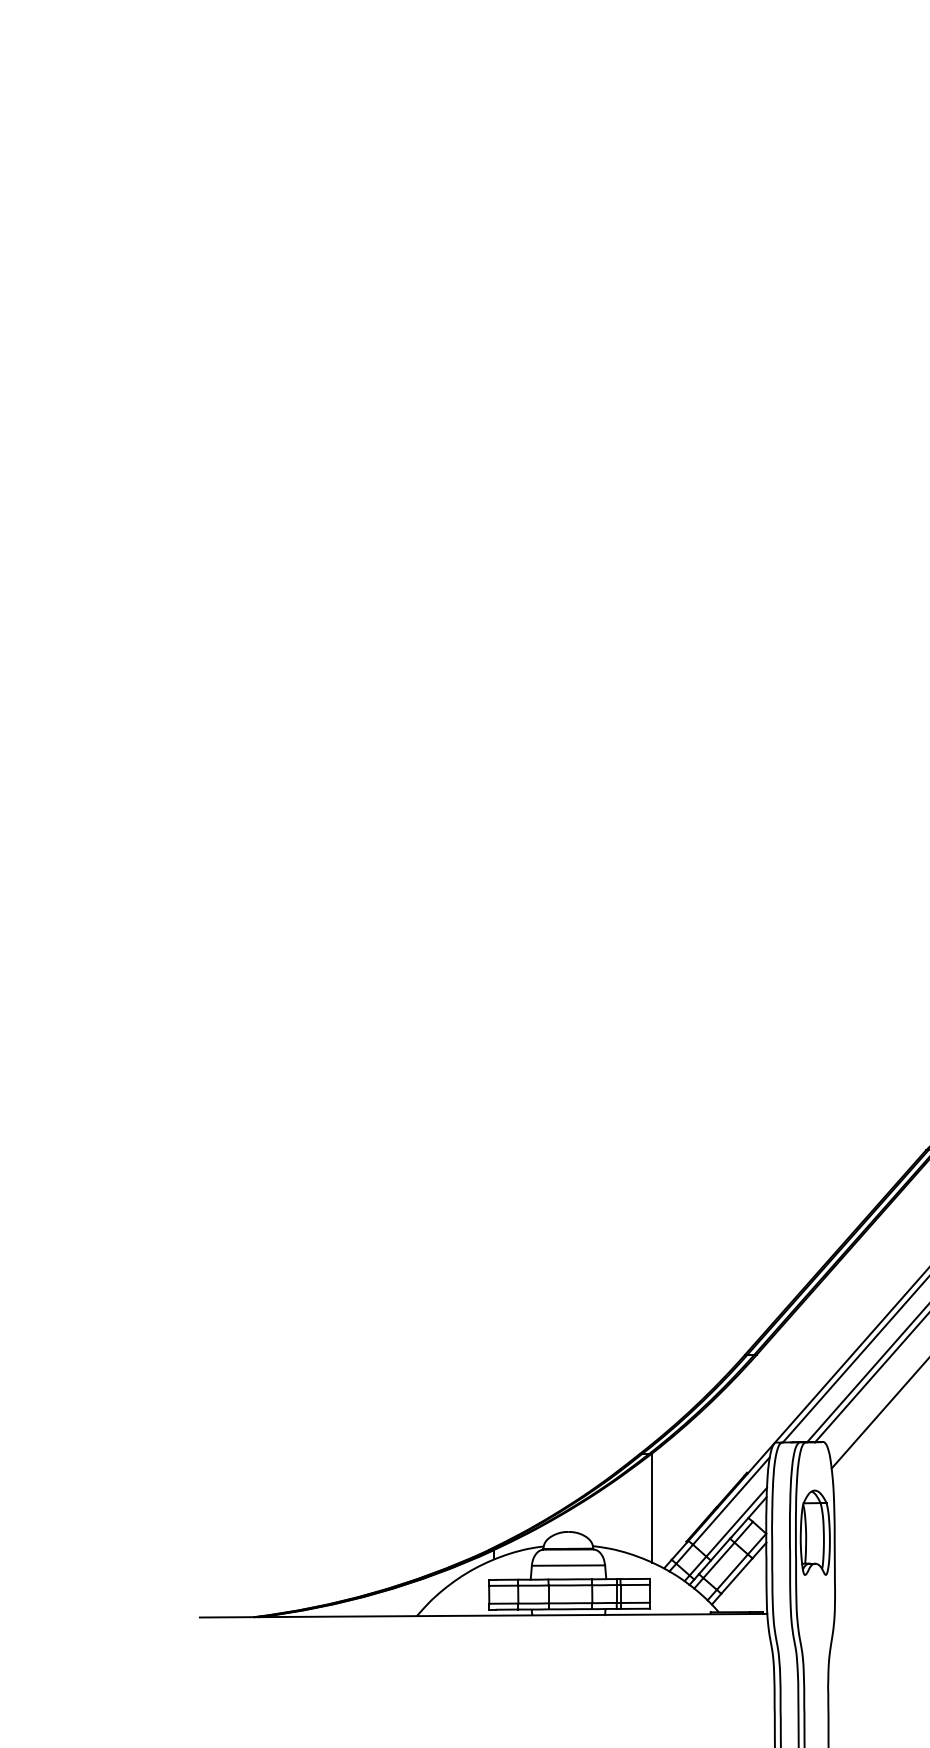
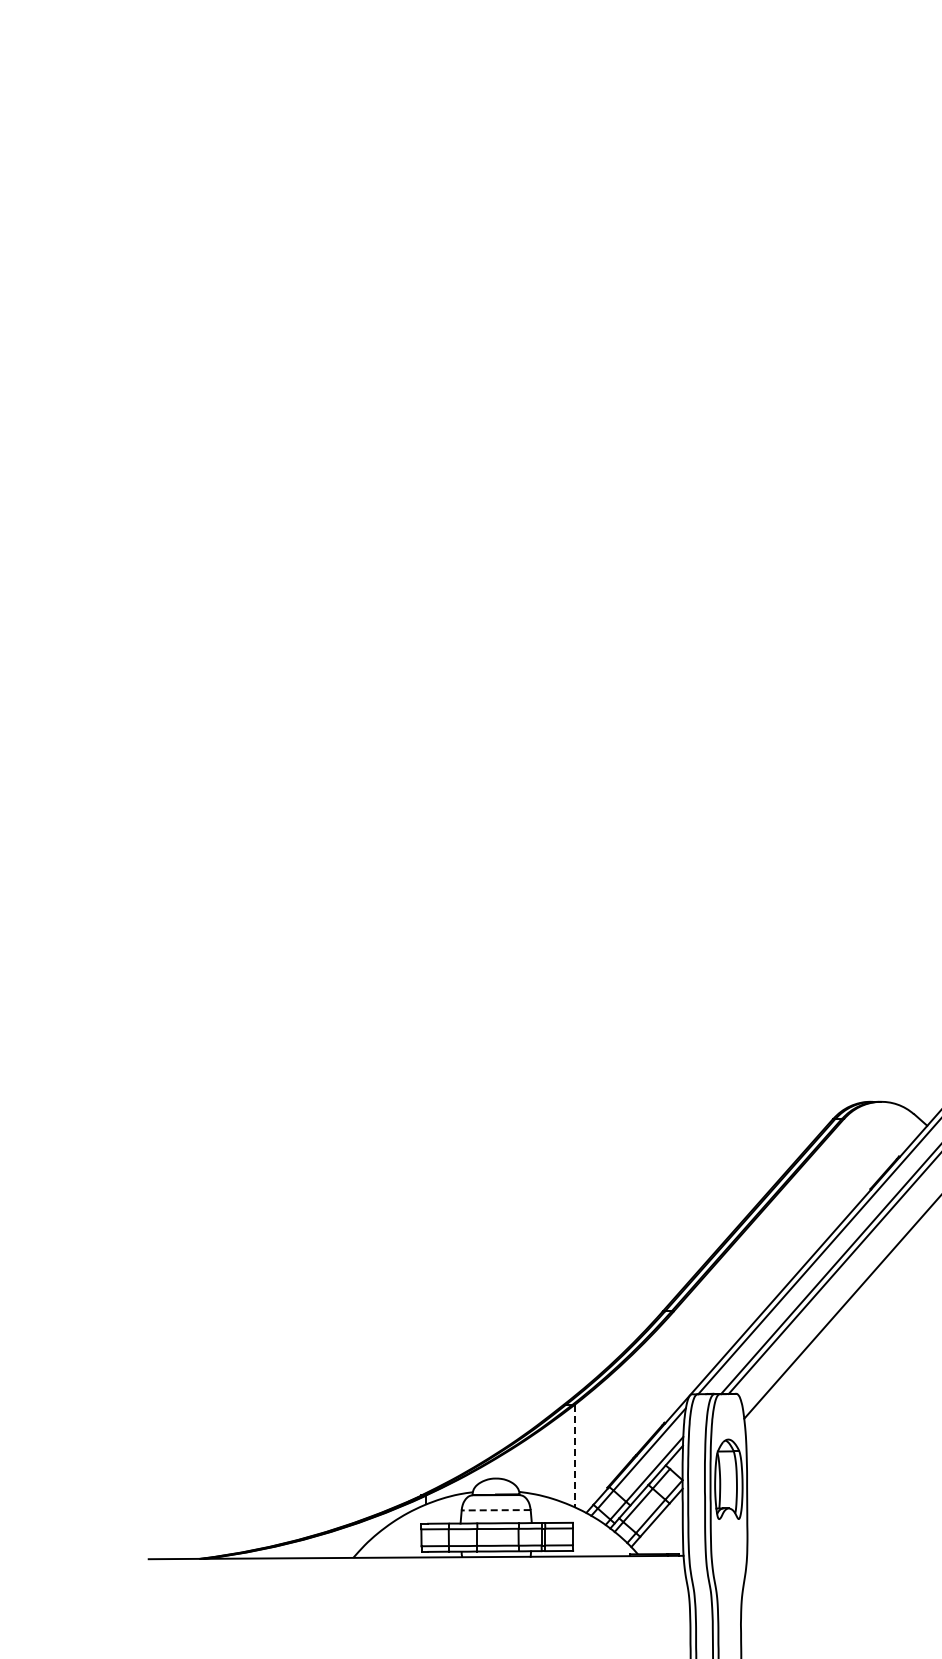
line: (651, 1508) -> (574, 1456), solid -> dashed
line: (568, 1565) -> (496, 1510), solid -> dashed

